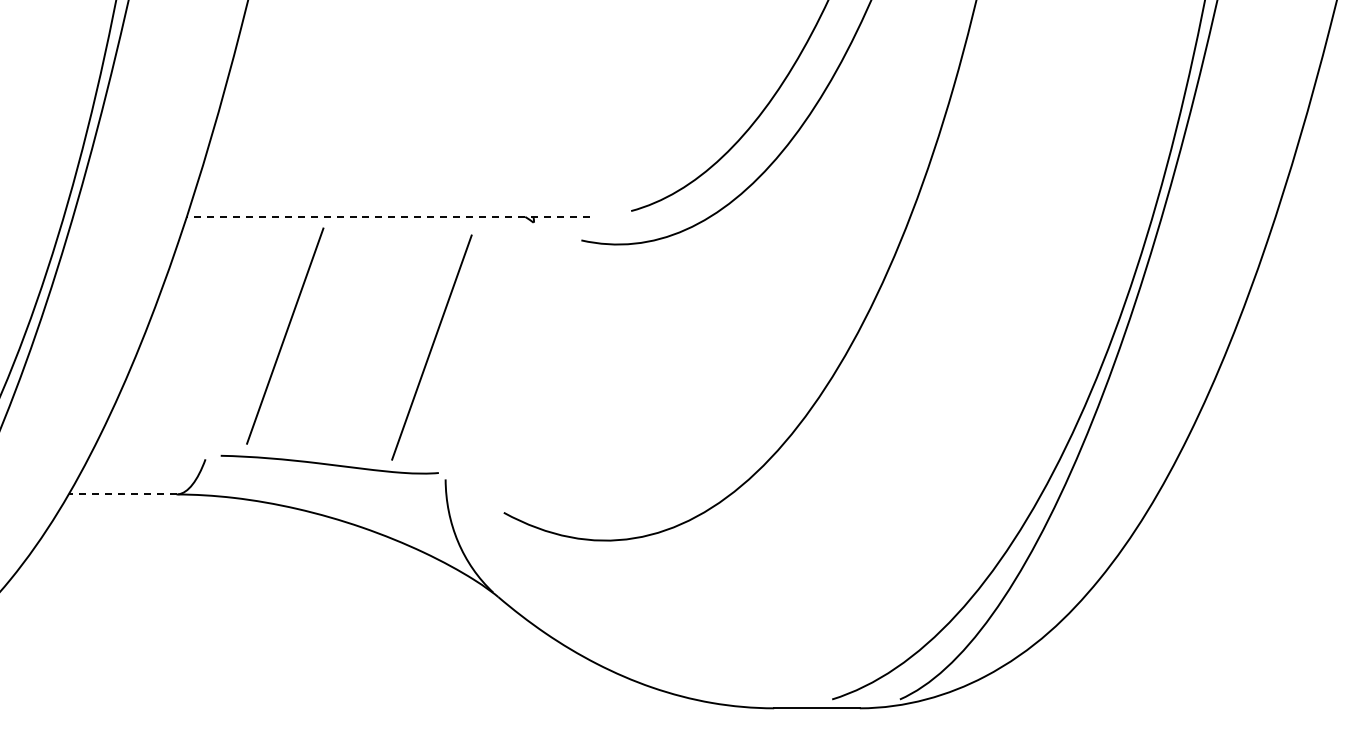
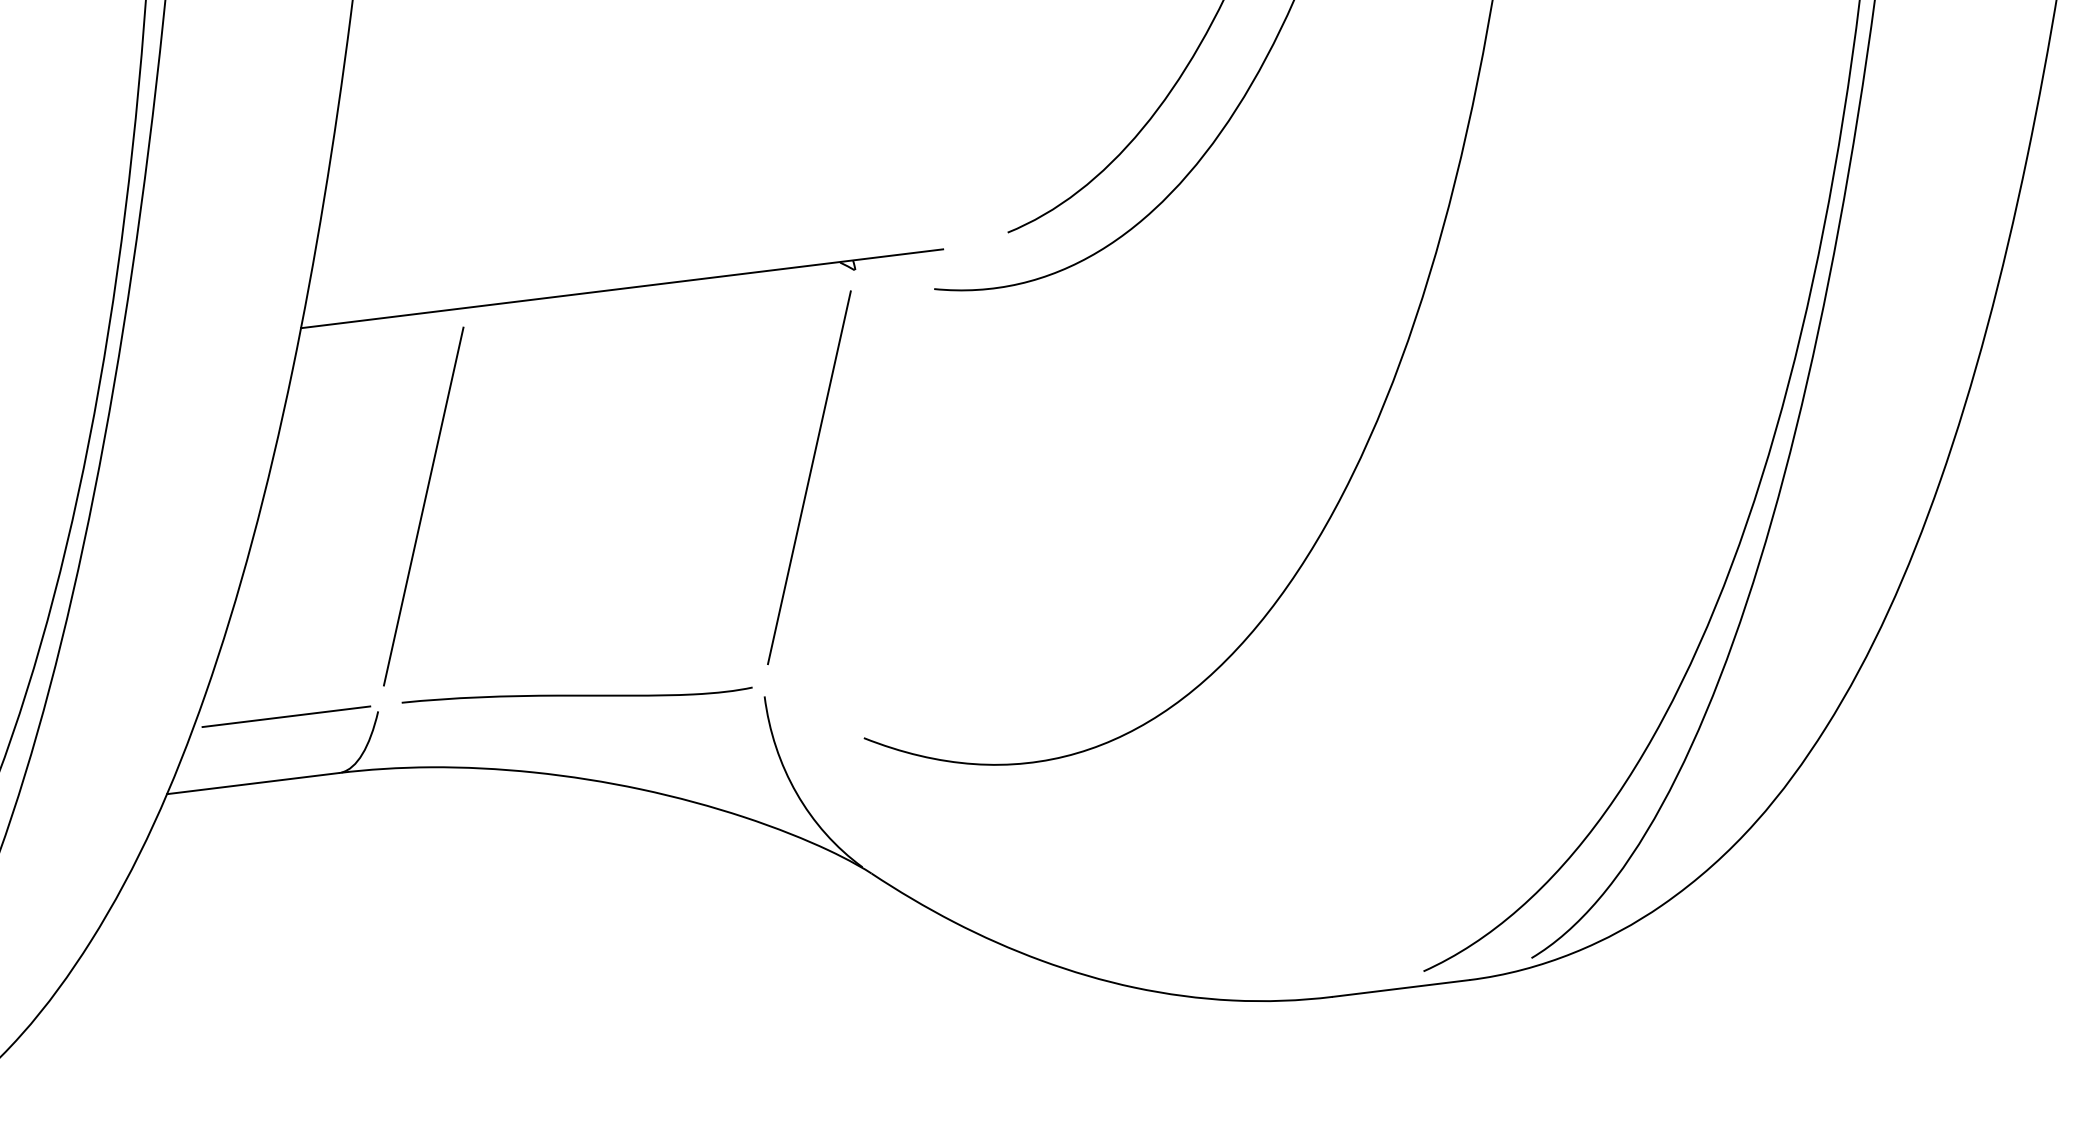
line: (388, 216) -> (622, 288), dashed -> solid
line: (285, 335) -> (424, 505), moved
line: (431, 347) -> (808, 477), moved
line: (147, 455) -> (284, 716), added
line: (122, 494) -> (252, 783), dashed -> solid

